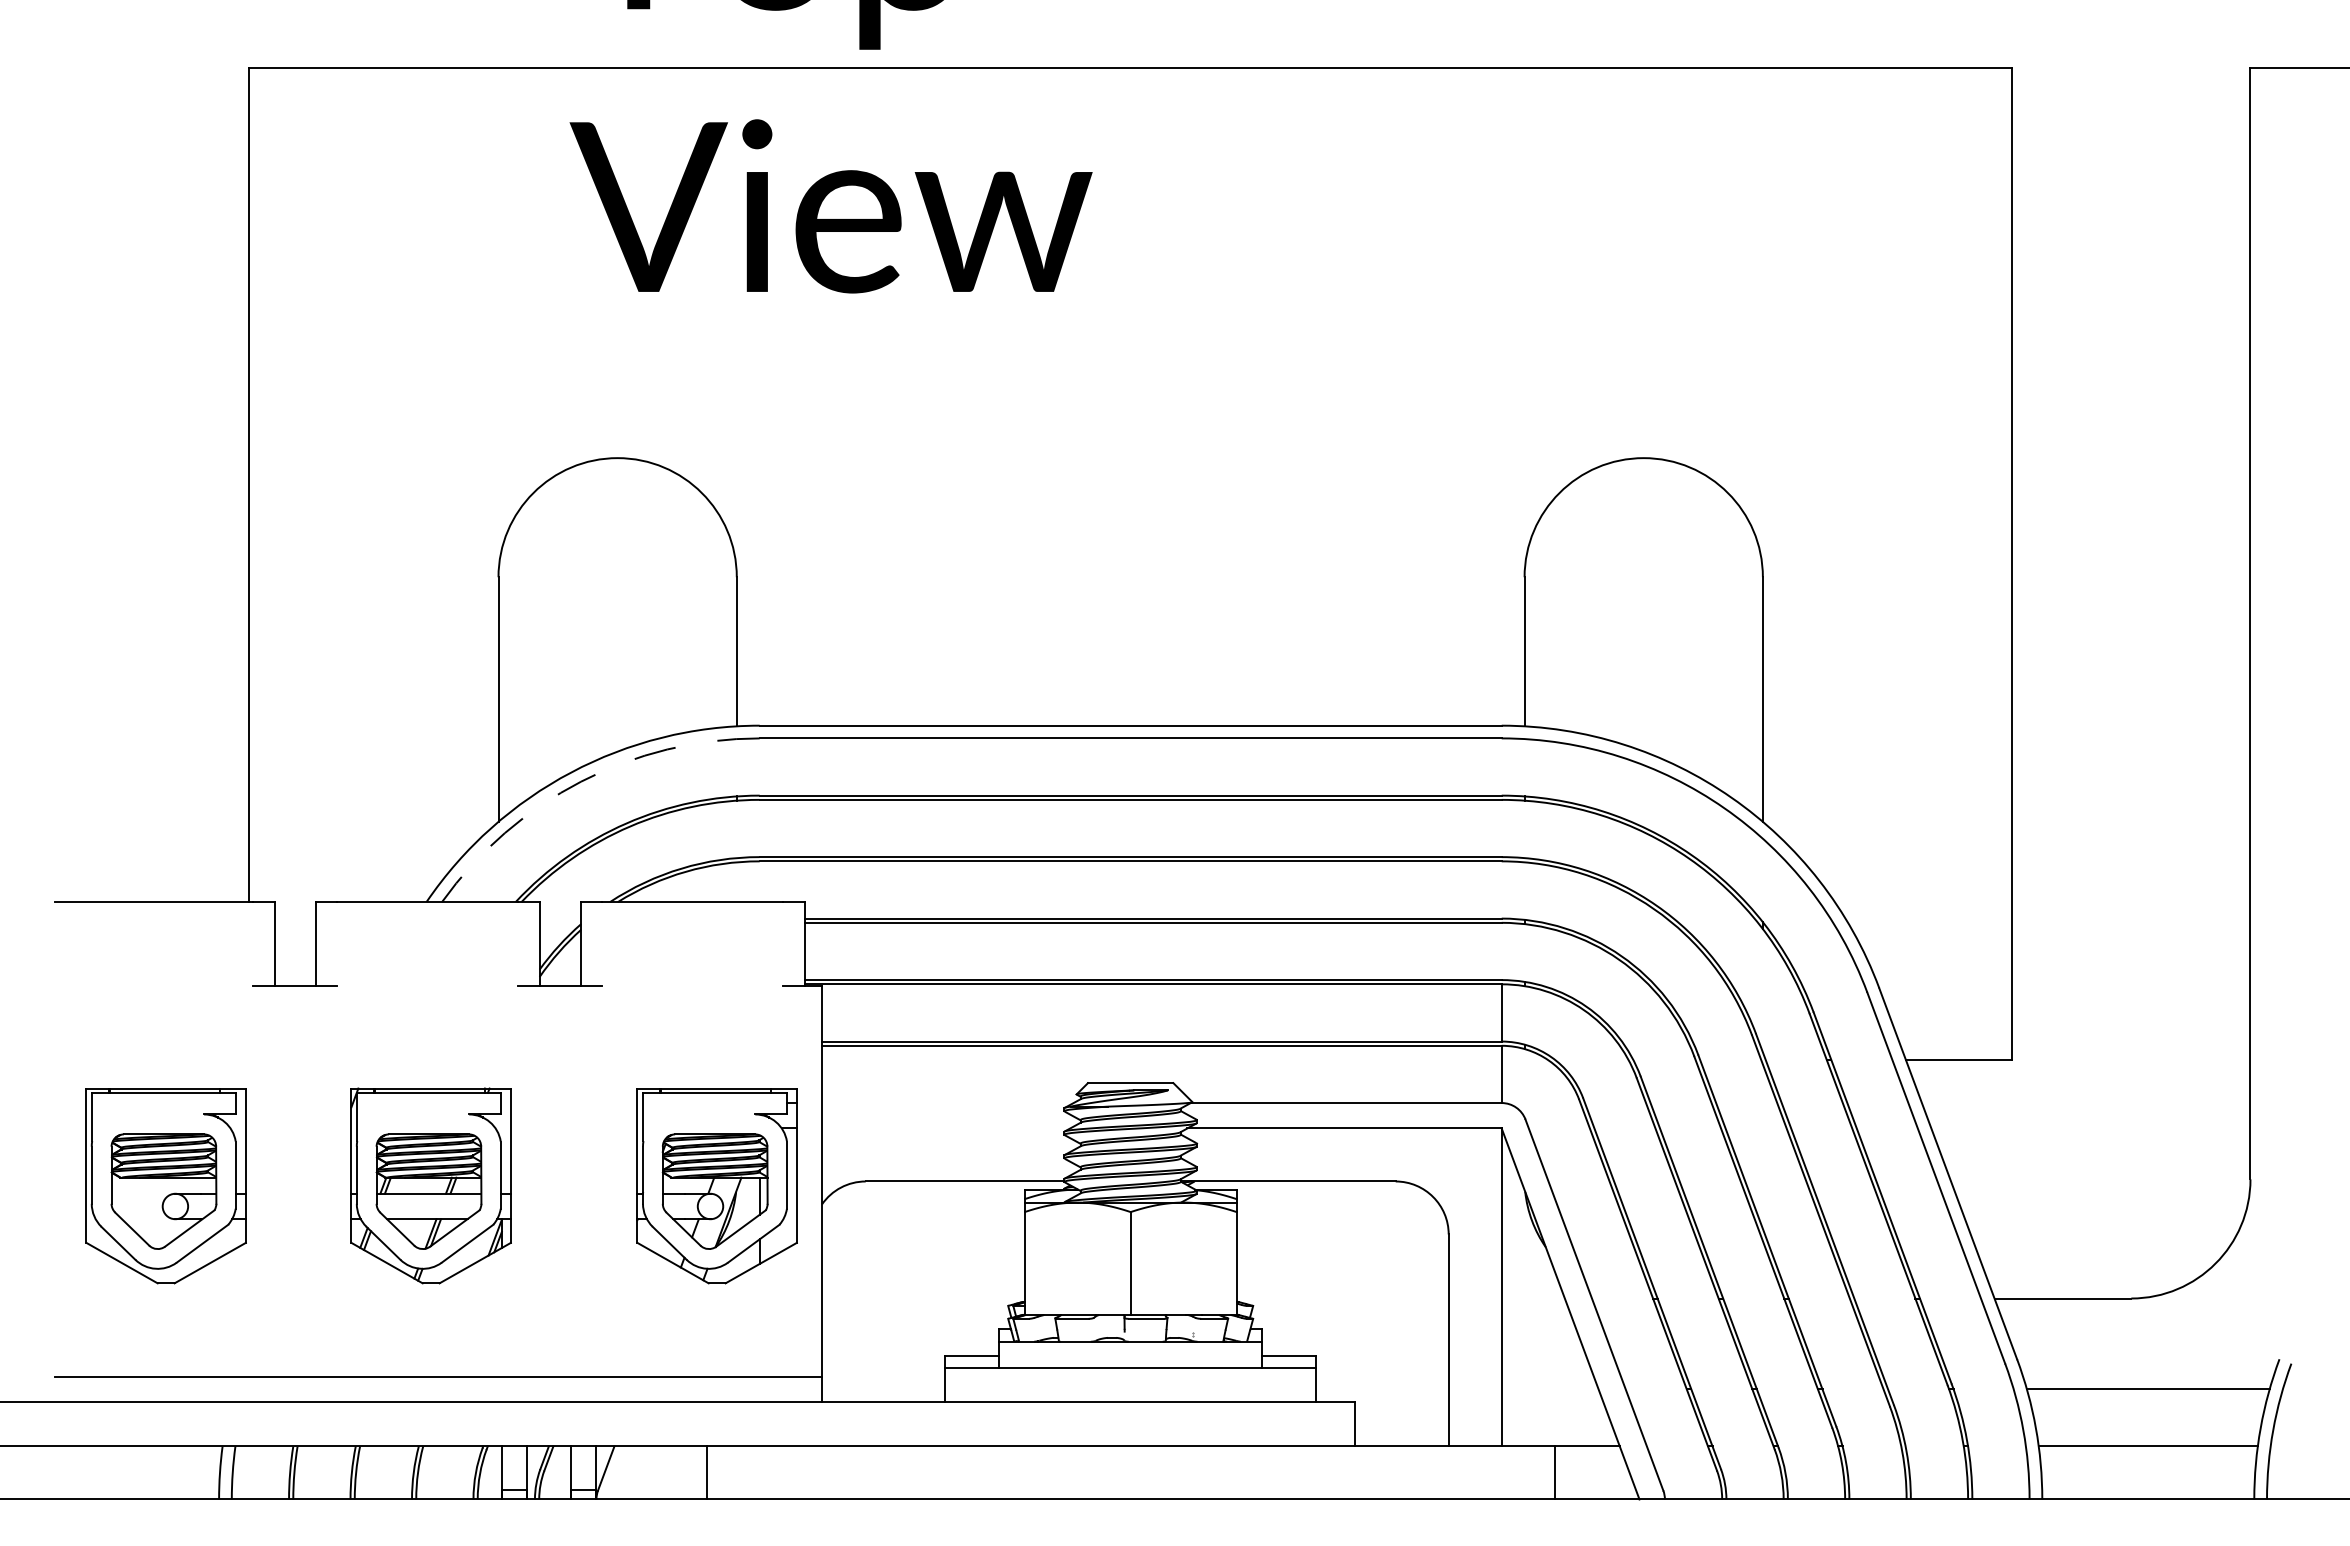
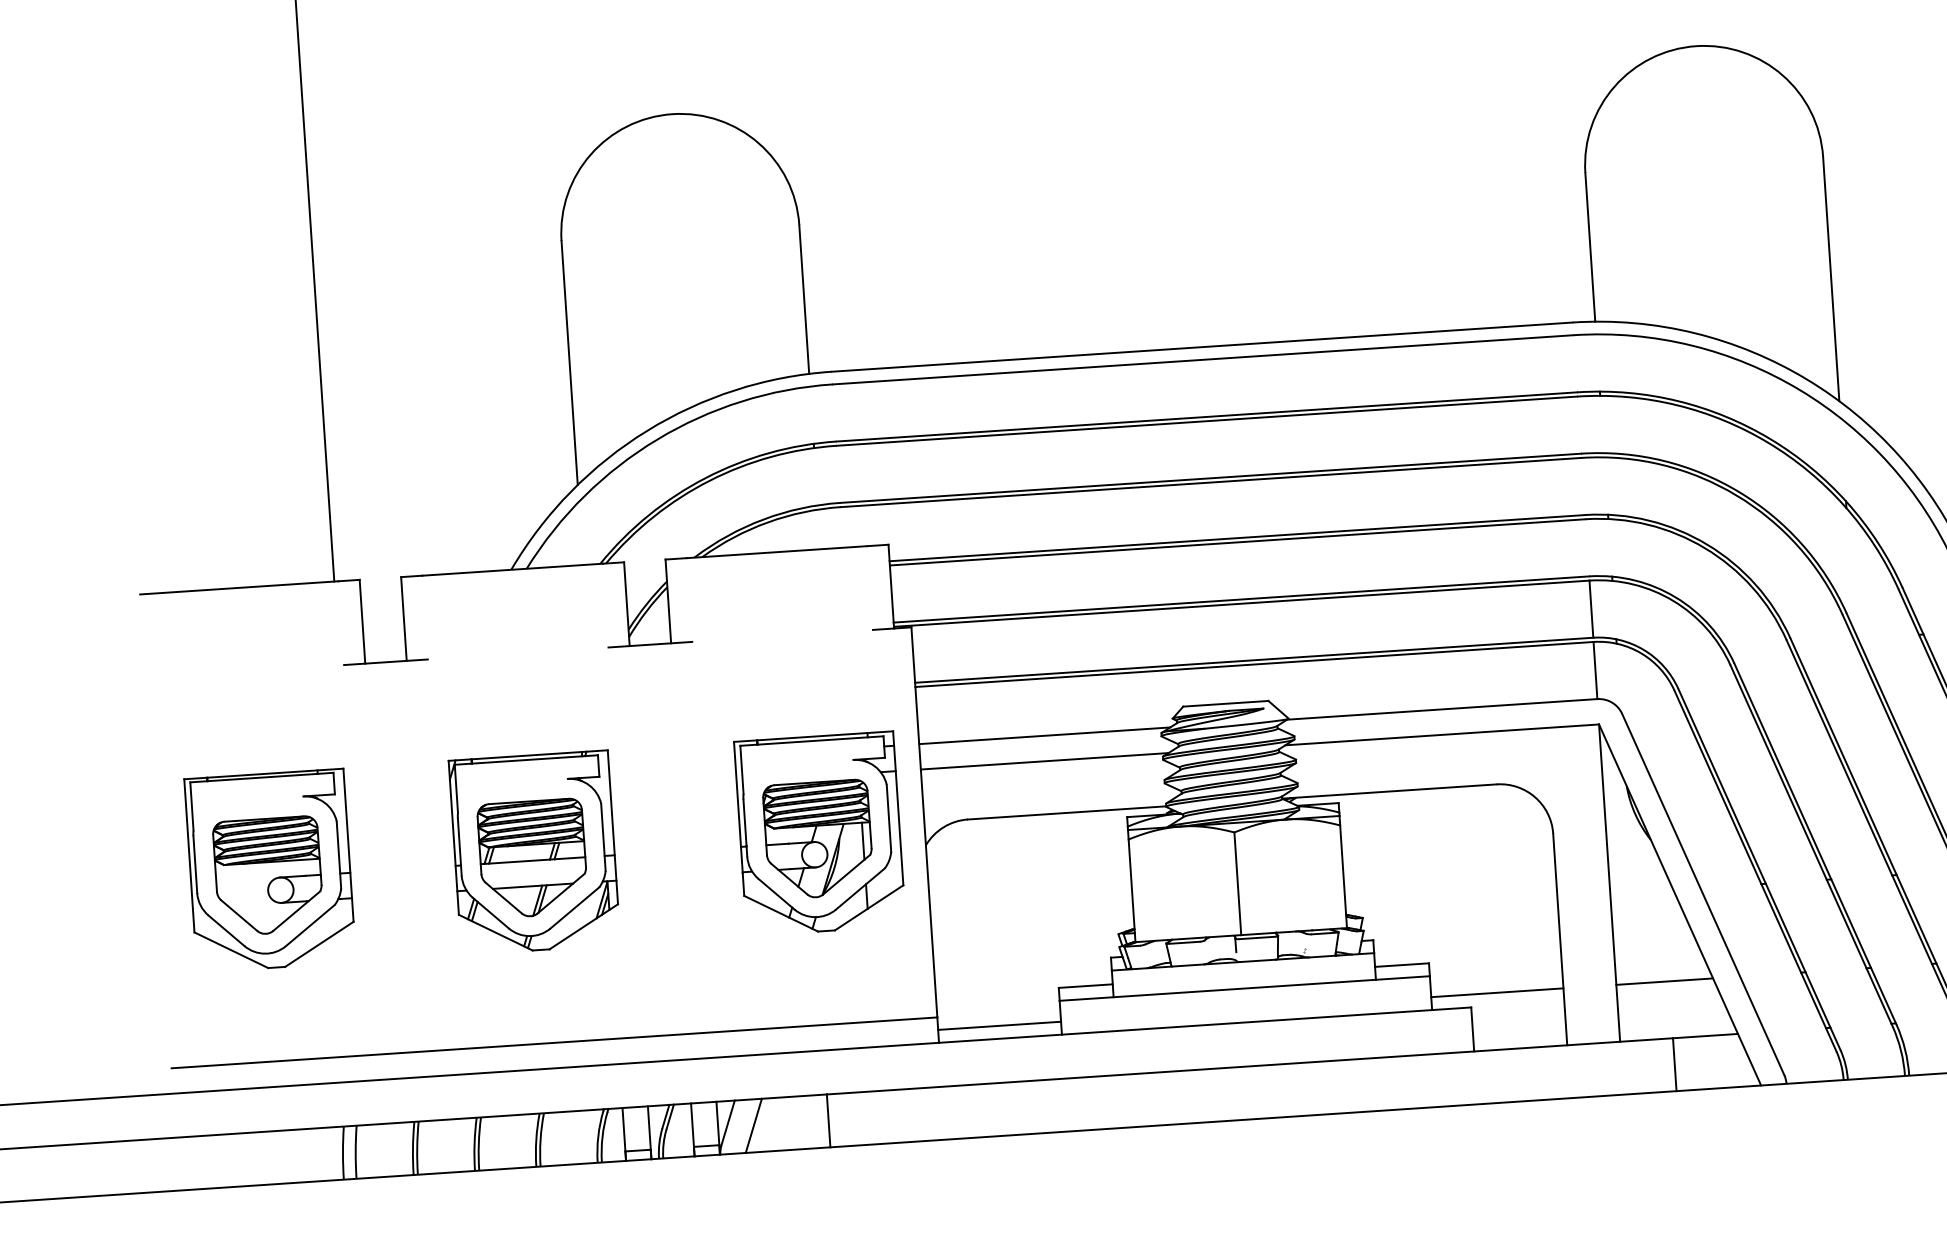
arc: (581, 781) -> (657, 439), dashed -> solid
line: (947, 1103) -> (1044, 736), added
line: (946, 1128) -> (1045, 761), added
line: (883, 1389) -> (999, 1025), added
line: (1382, 1389) -> (1497, 992), added
line: (1549, 1389) -> (1664, 981), added
line: (631, 1472) -> (753, 1125), added

